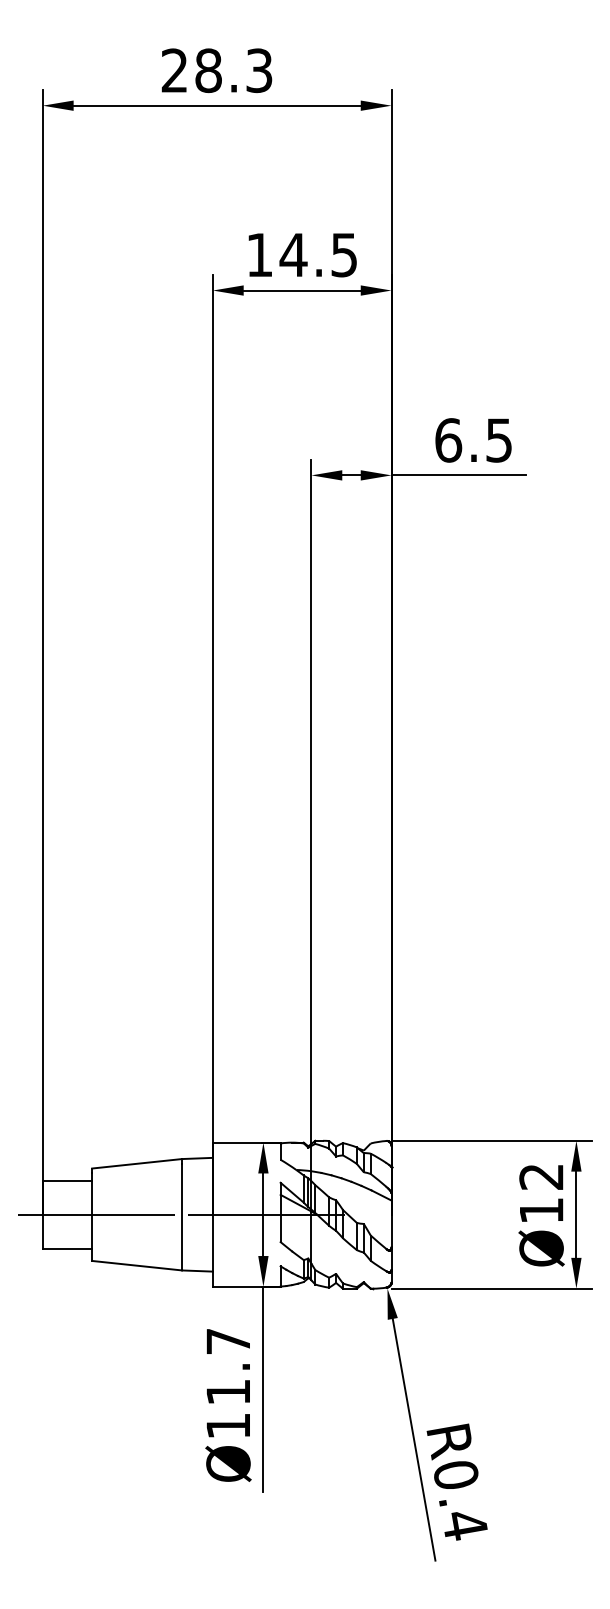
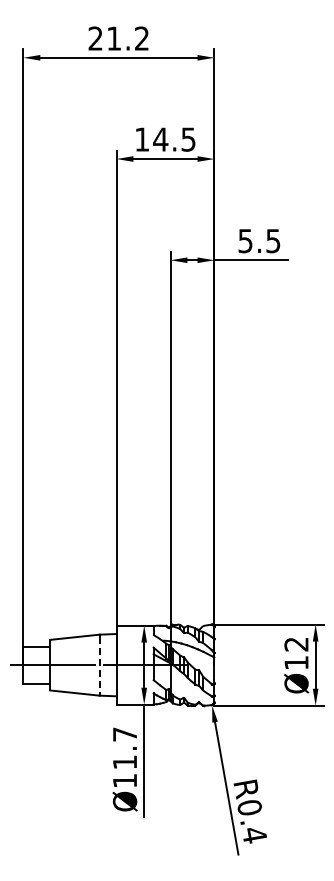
text: (232, 70) -> (127, 38), 28.3 -> 21.2
text: (448, 439) -> (245, 240), 6.5 -> 5.5
line: (181, 1219) -> (99, 667), solid -> dashed

